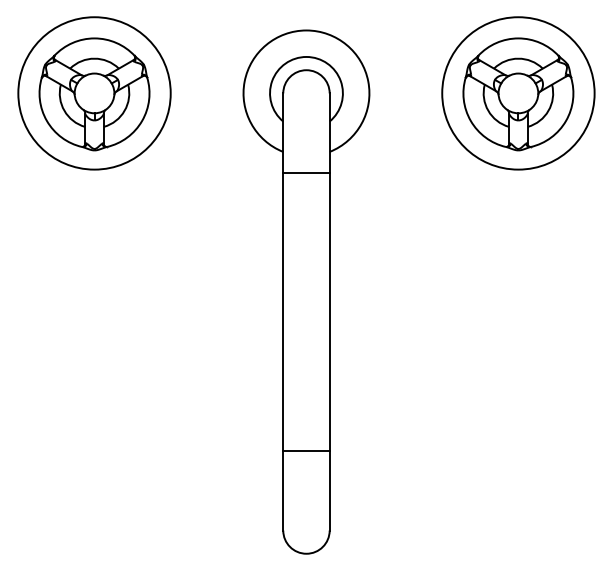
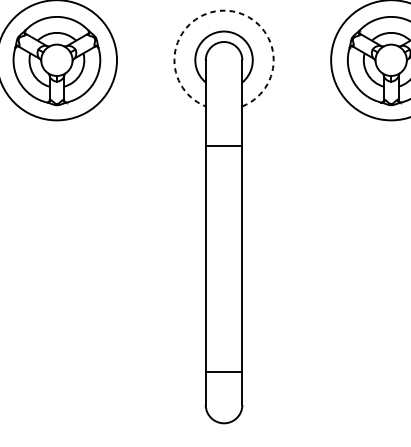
arc: (306, 30) -> (224, 10), solid -> dashed
line: (306, 172) -> (224, 145), moved
line: (306, 451) -> (224, 371), moved

